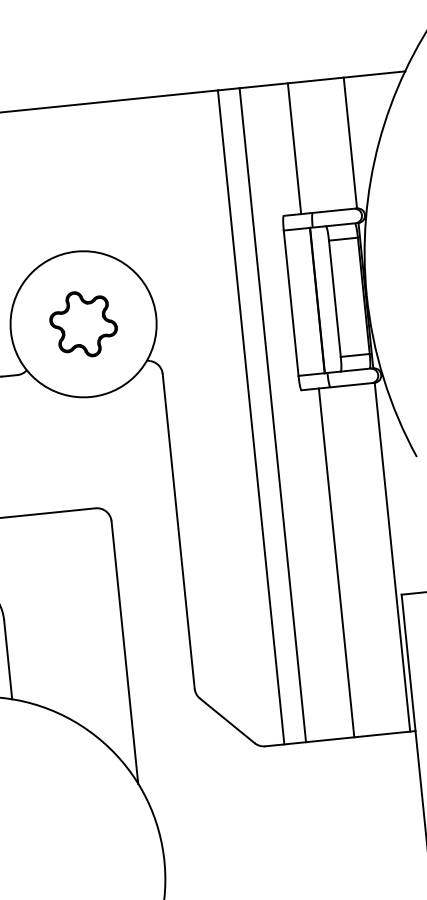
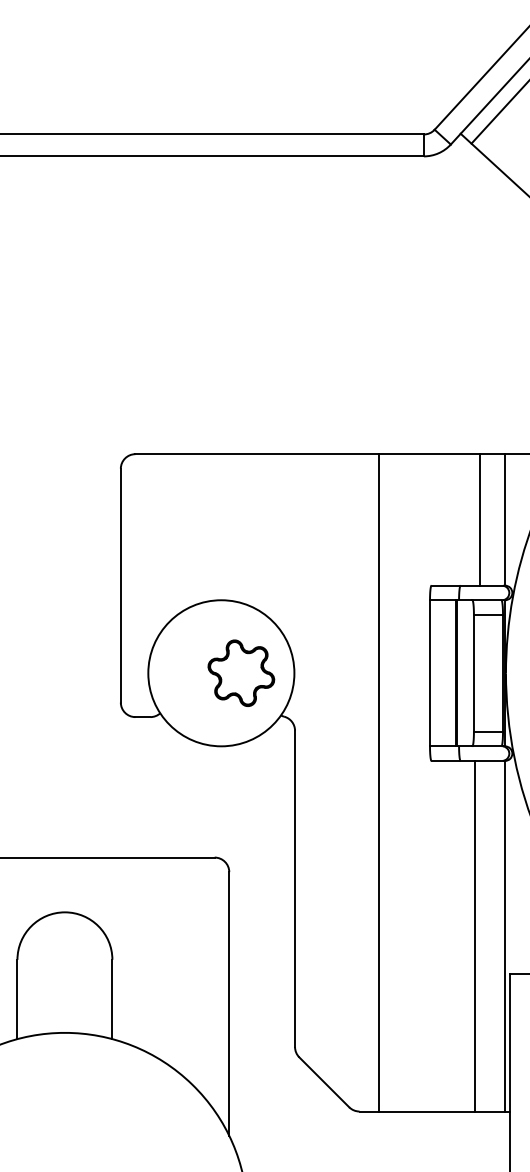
line: (294, 148) -> (479, 519), moved
part: (83, 323) -> (241, 672), moved
line: (272, 414) -> (400, 782), removed
line: (336, 562) -> (474, 935), moved

